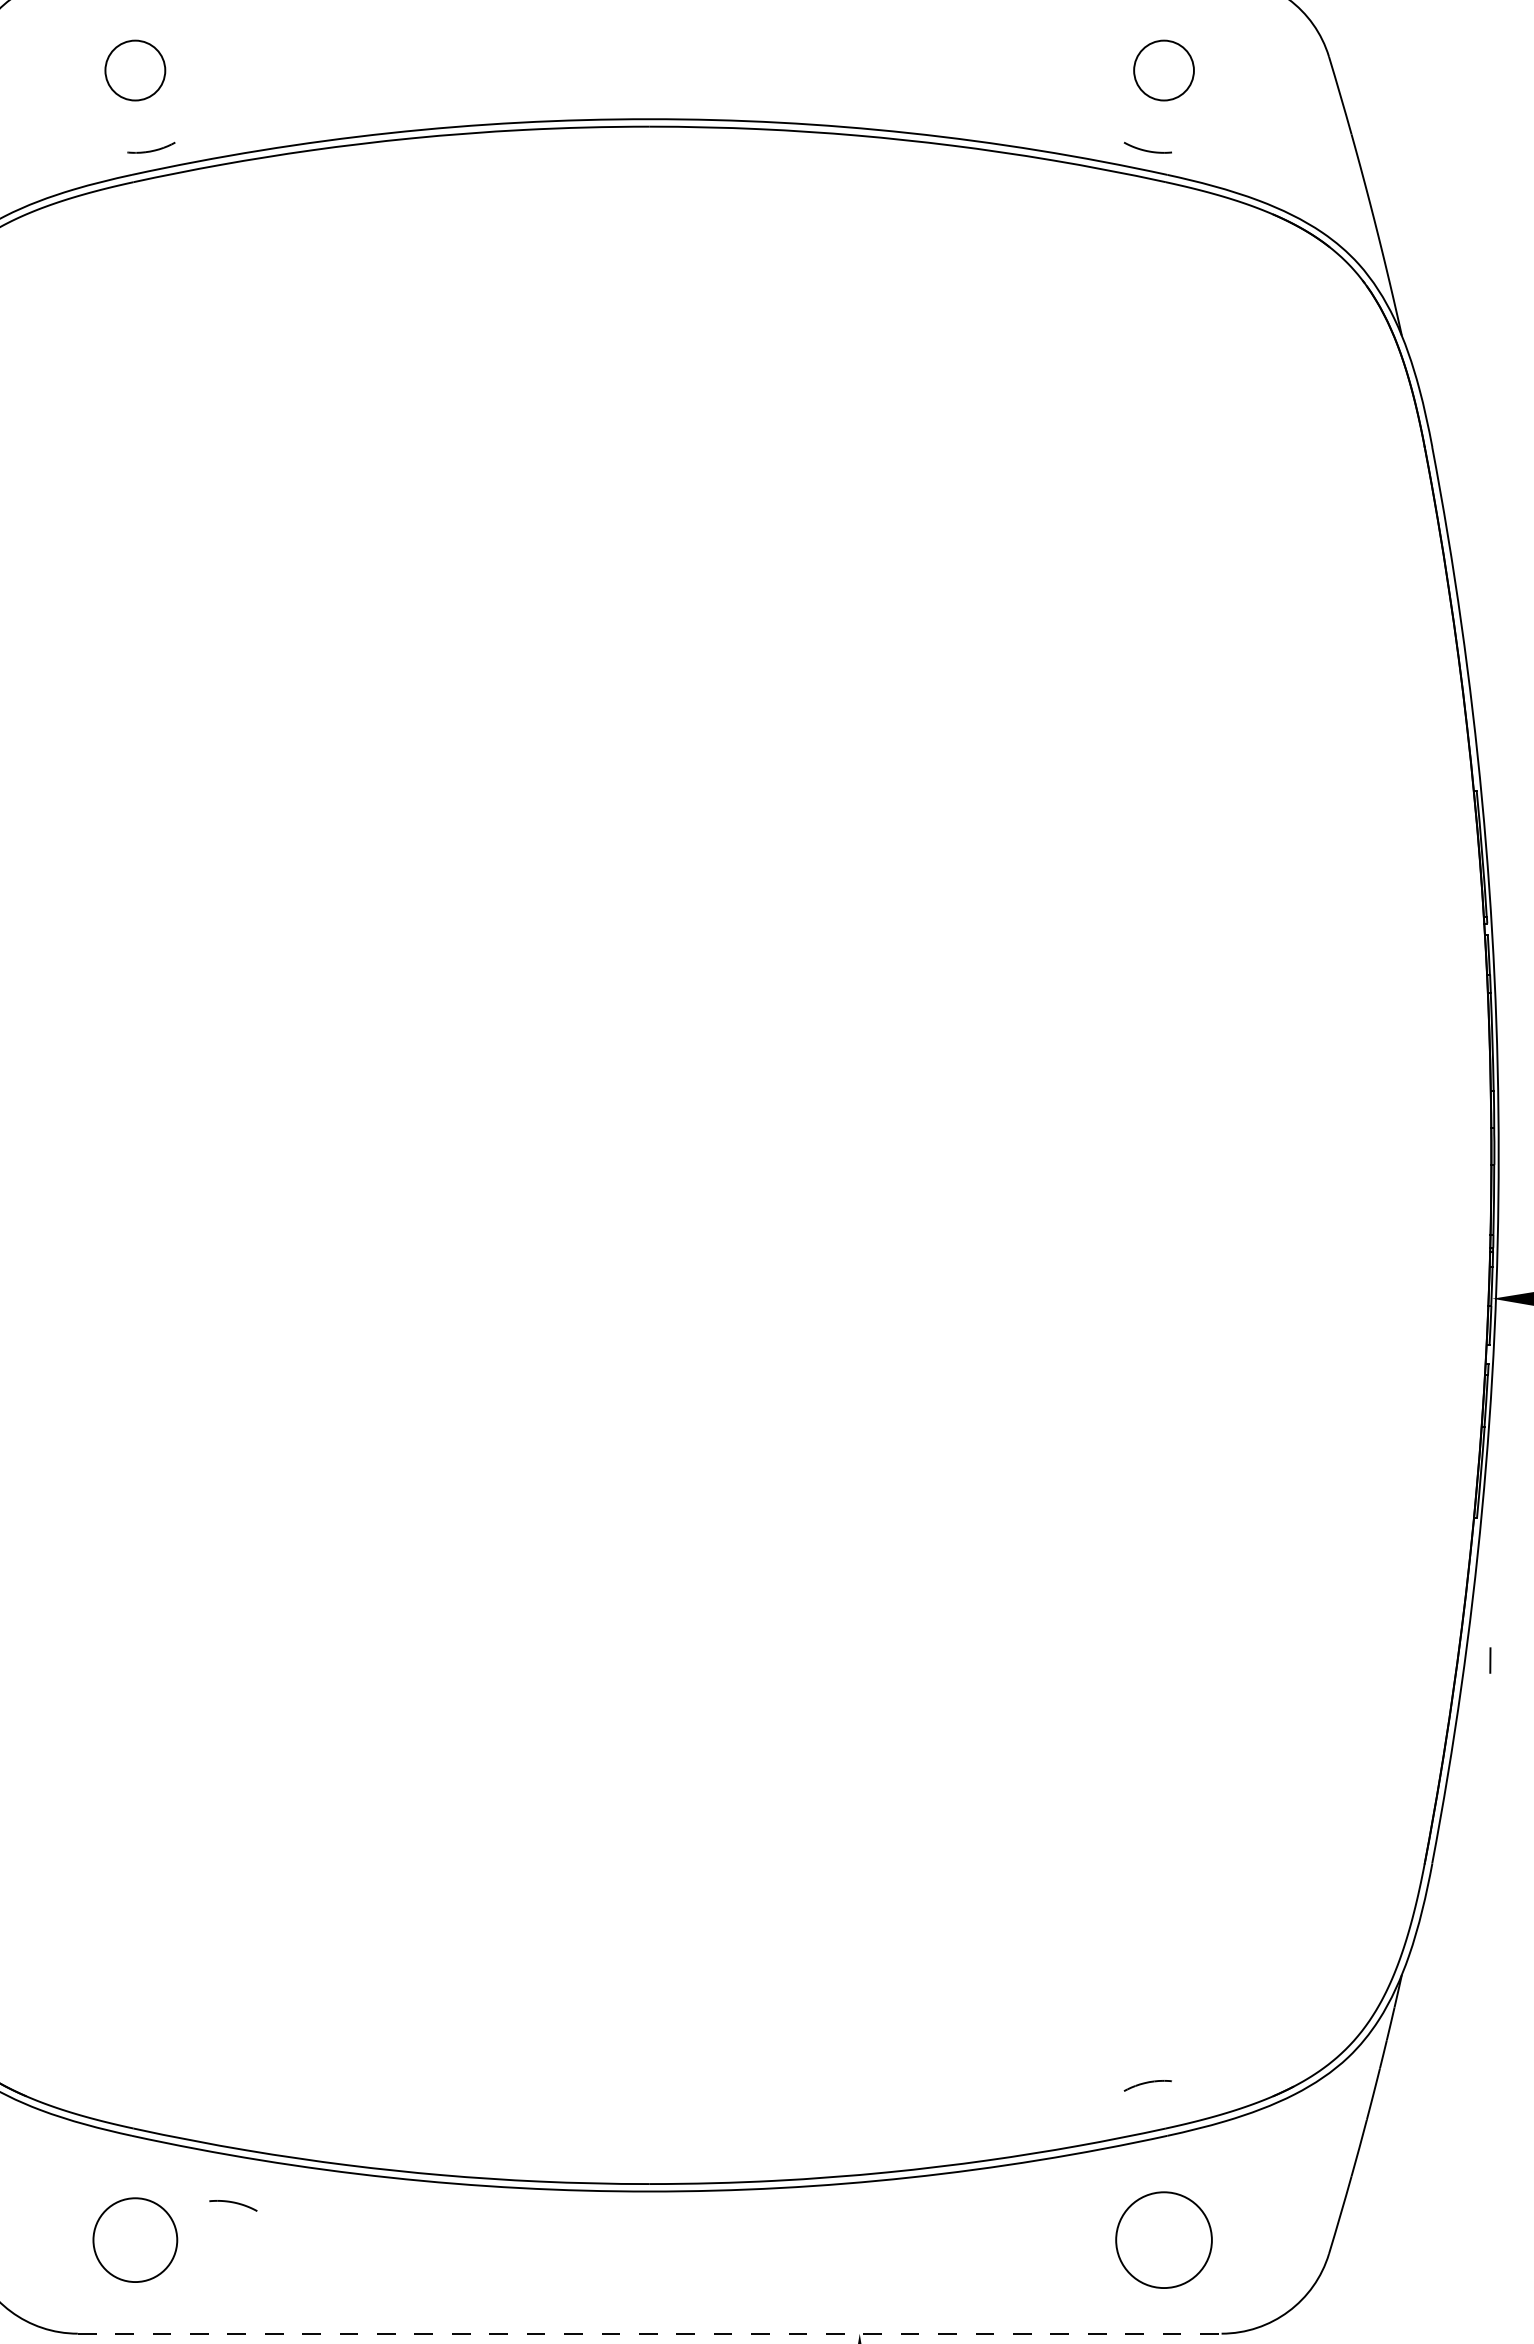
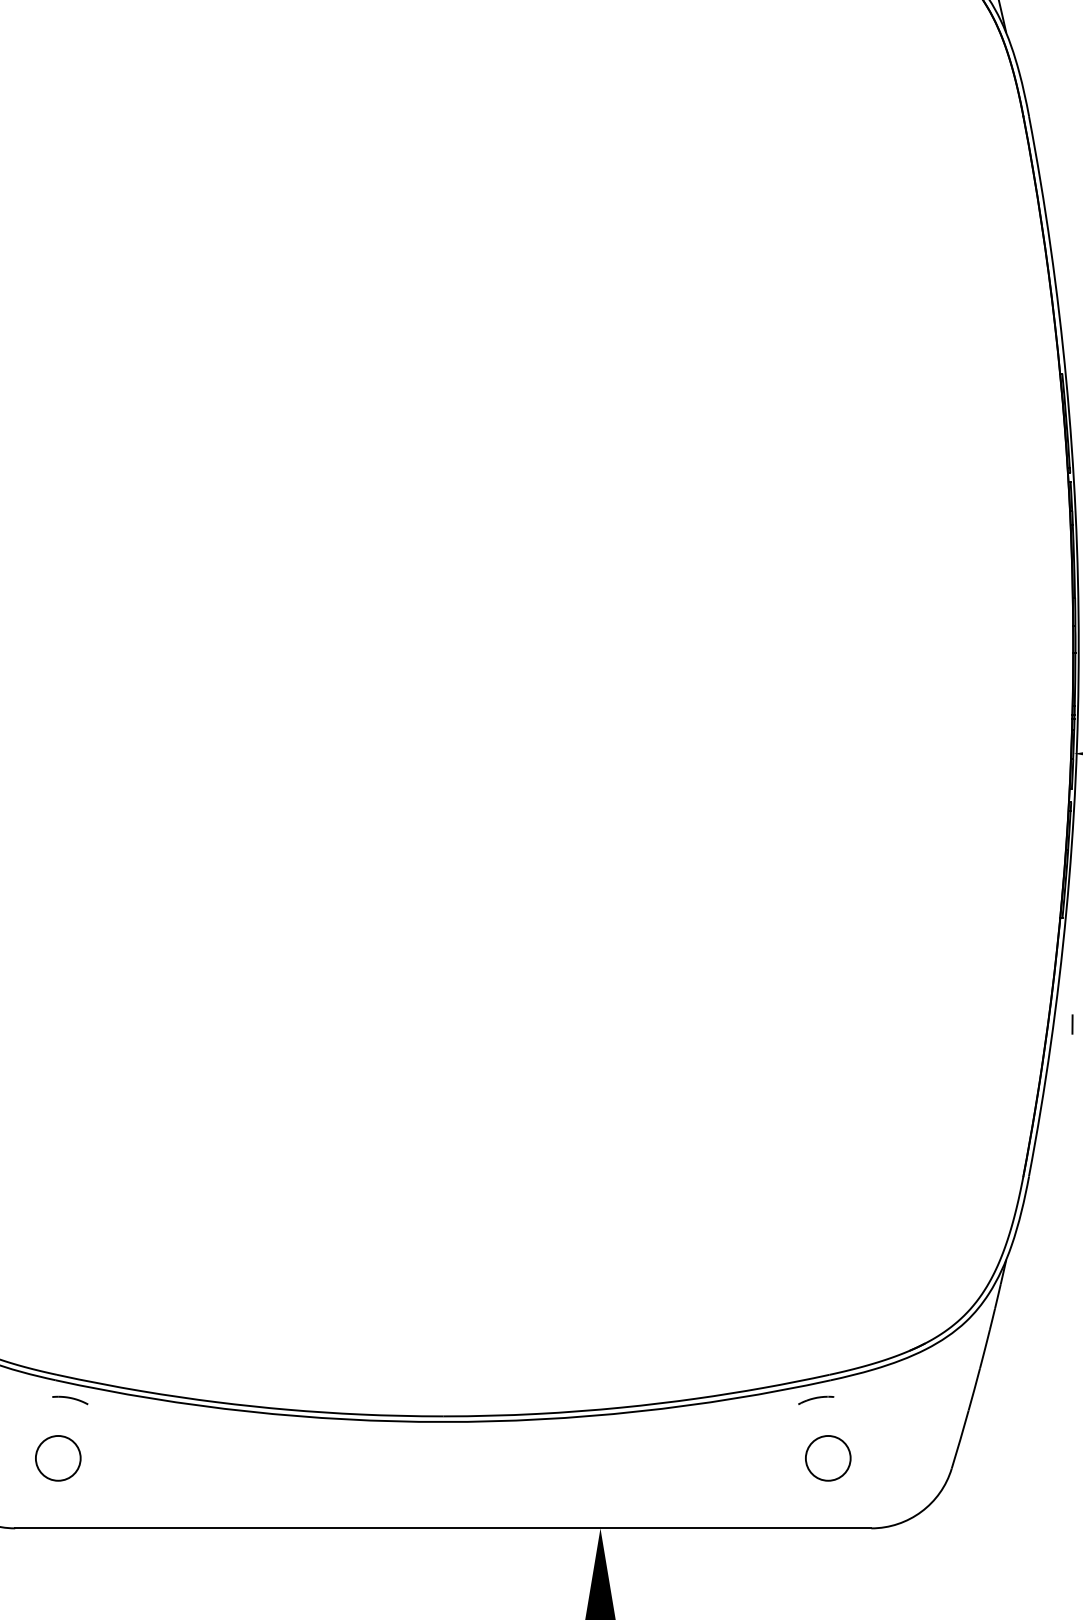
part: (1147, 2085) -> (815, 1400), moved
part: (233, 2205) -> (70, 1400), moved
circle: (135, 2240) -> (58, 1458), size x0.71
circle: (1163, 2240) -> (827, 1458), size x0.62
line: (649, 2333) -> (443, 1528), dashed -> solid

